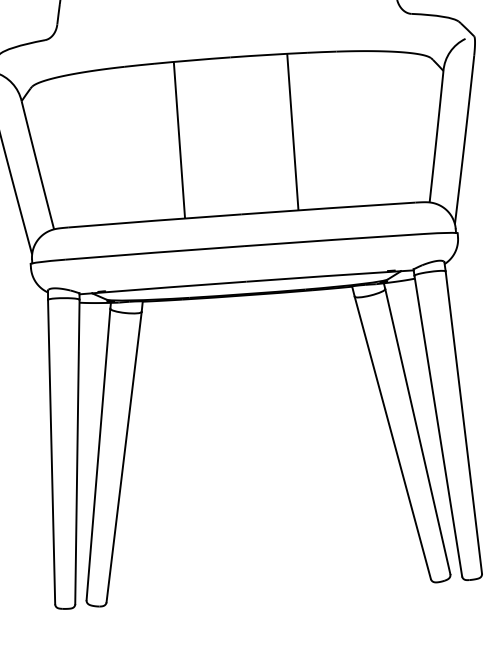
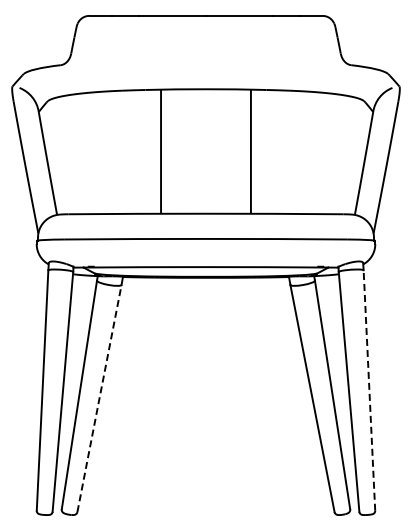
line: (463, 421) -> (369, 389), solid -> dashed
line: (124, 457) -> (99, 398), solid -> dashed

